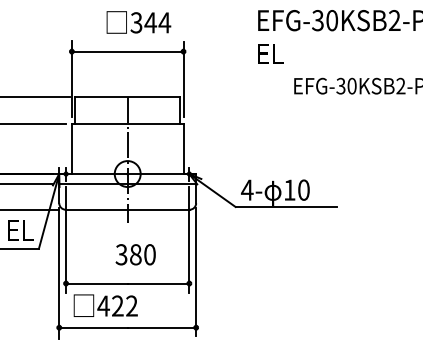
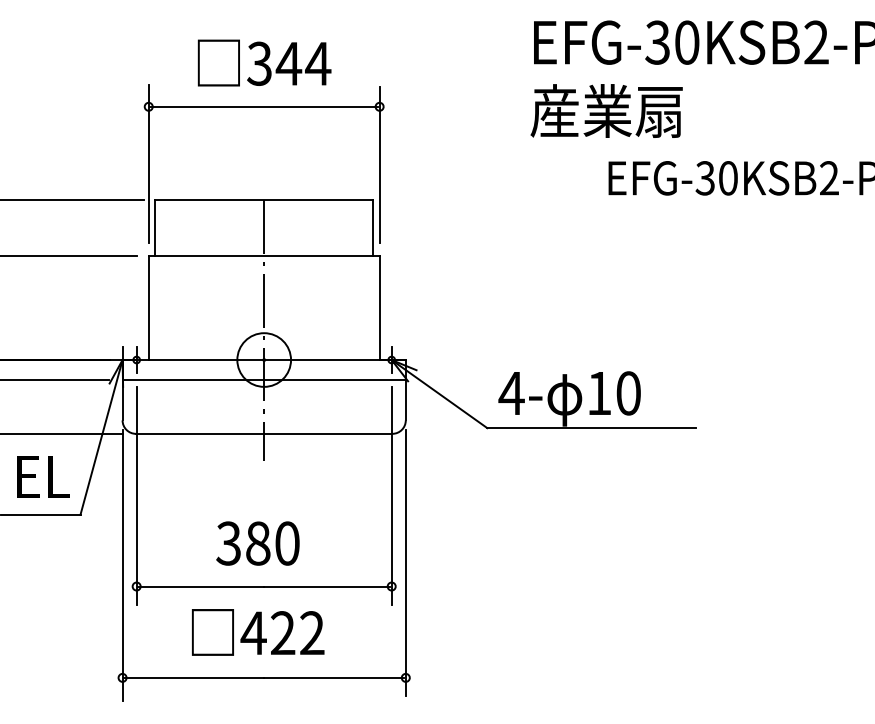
text: (138, 22) -> (263, 63), moved
text: (293, 53) -> (607, 110), EL -> 産業扇
text: (135, 254) -> (257, 543), moved
text: (105, 305) -> (257, 631), moved

